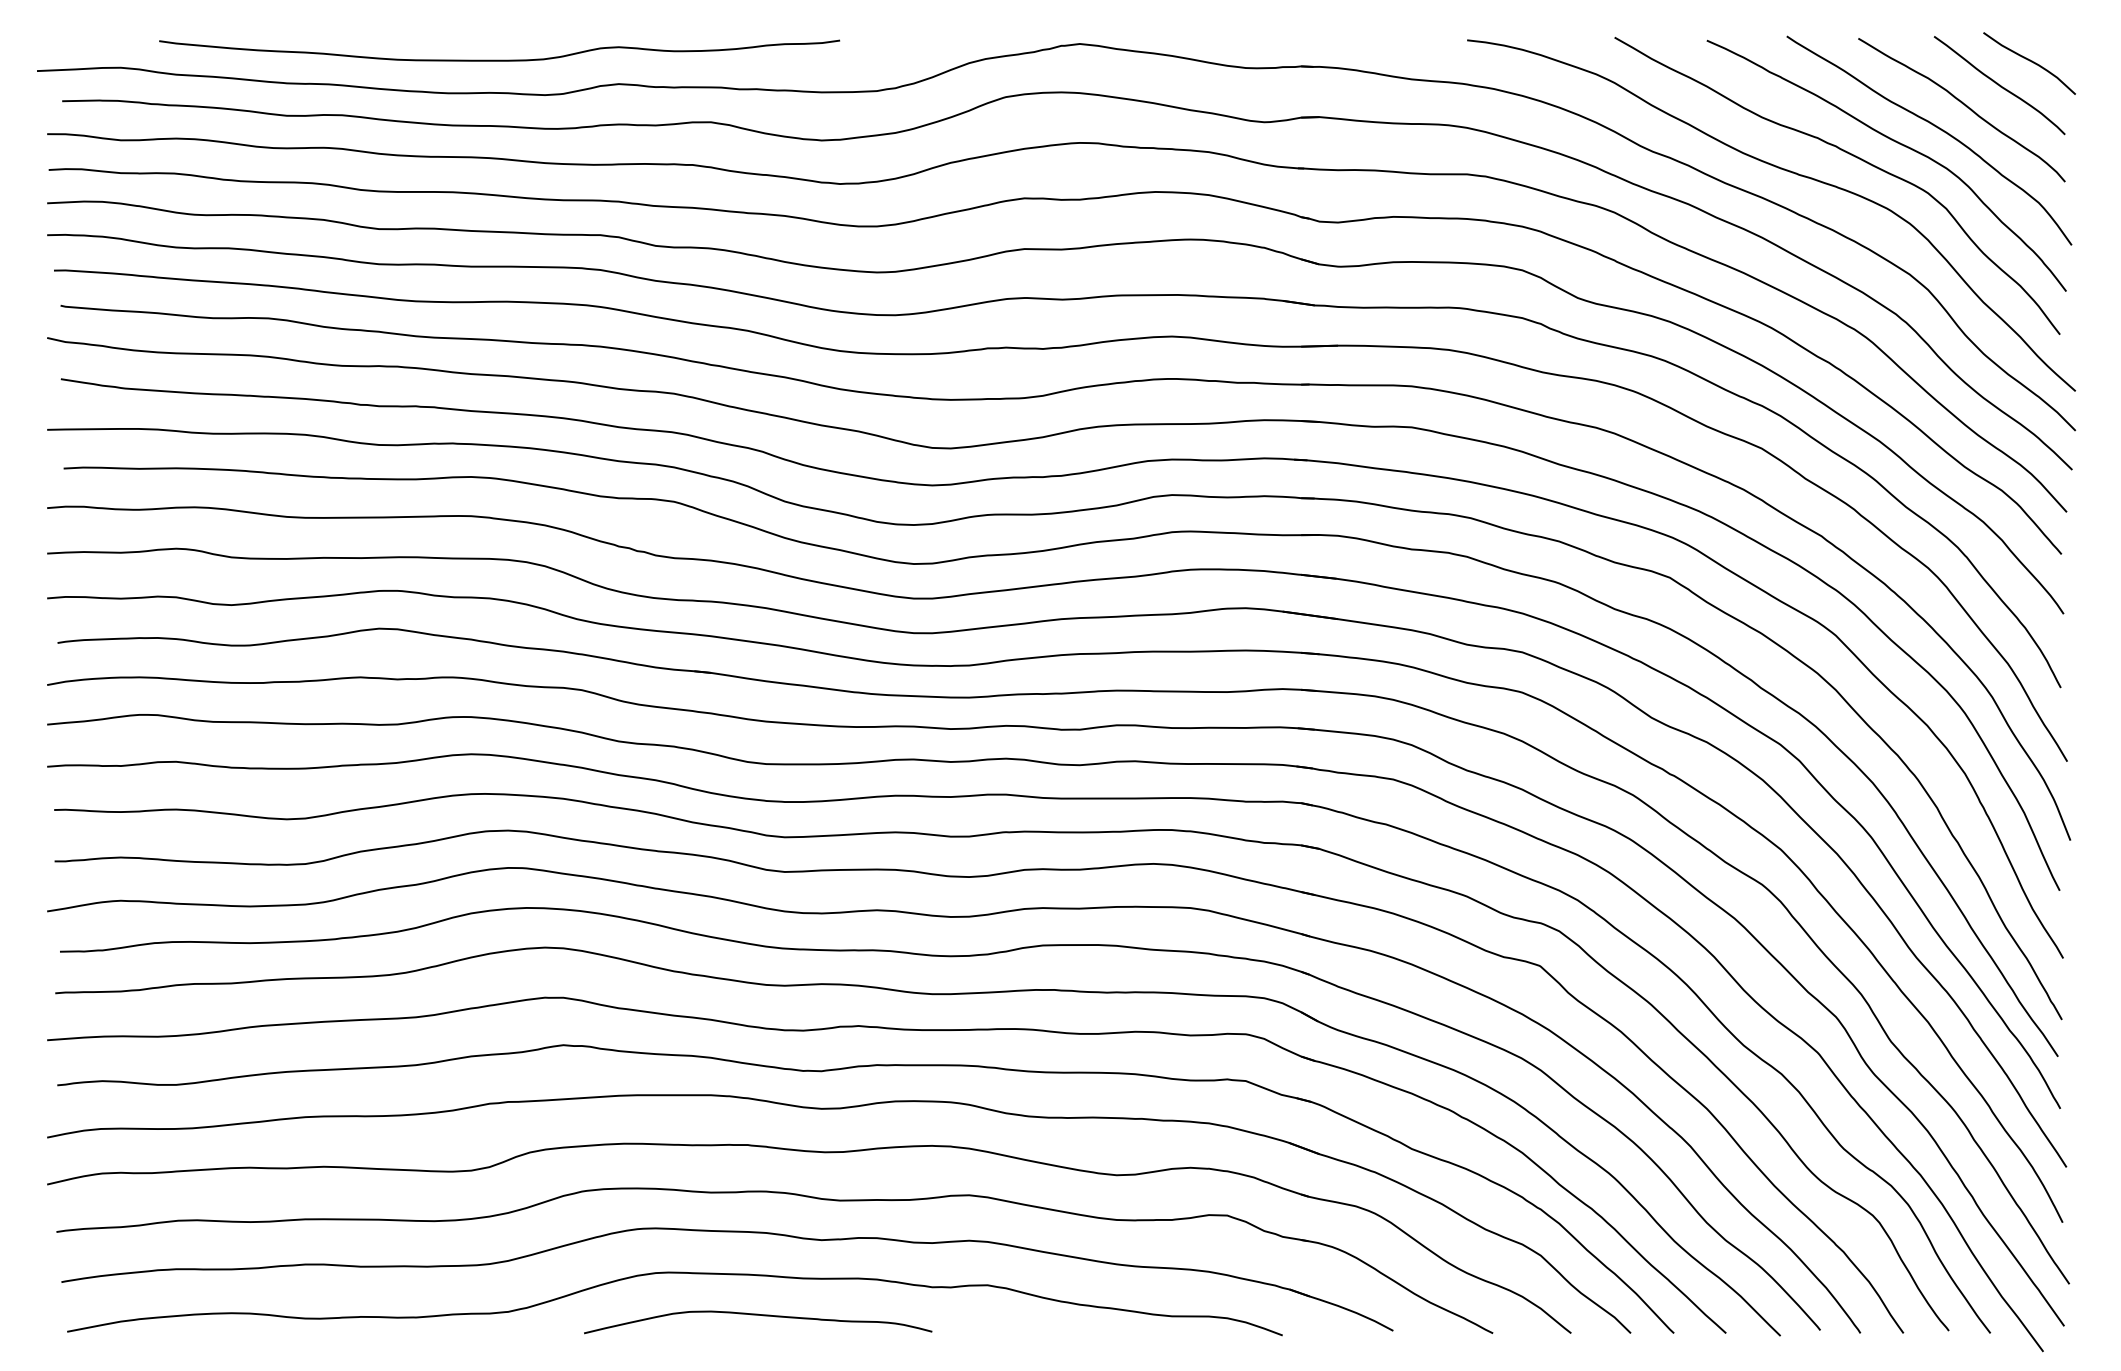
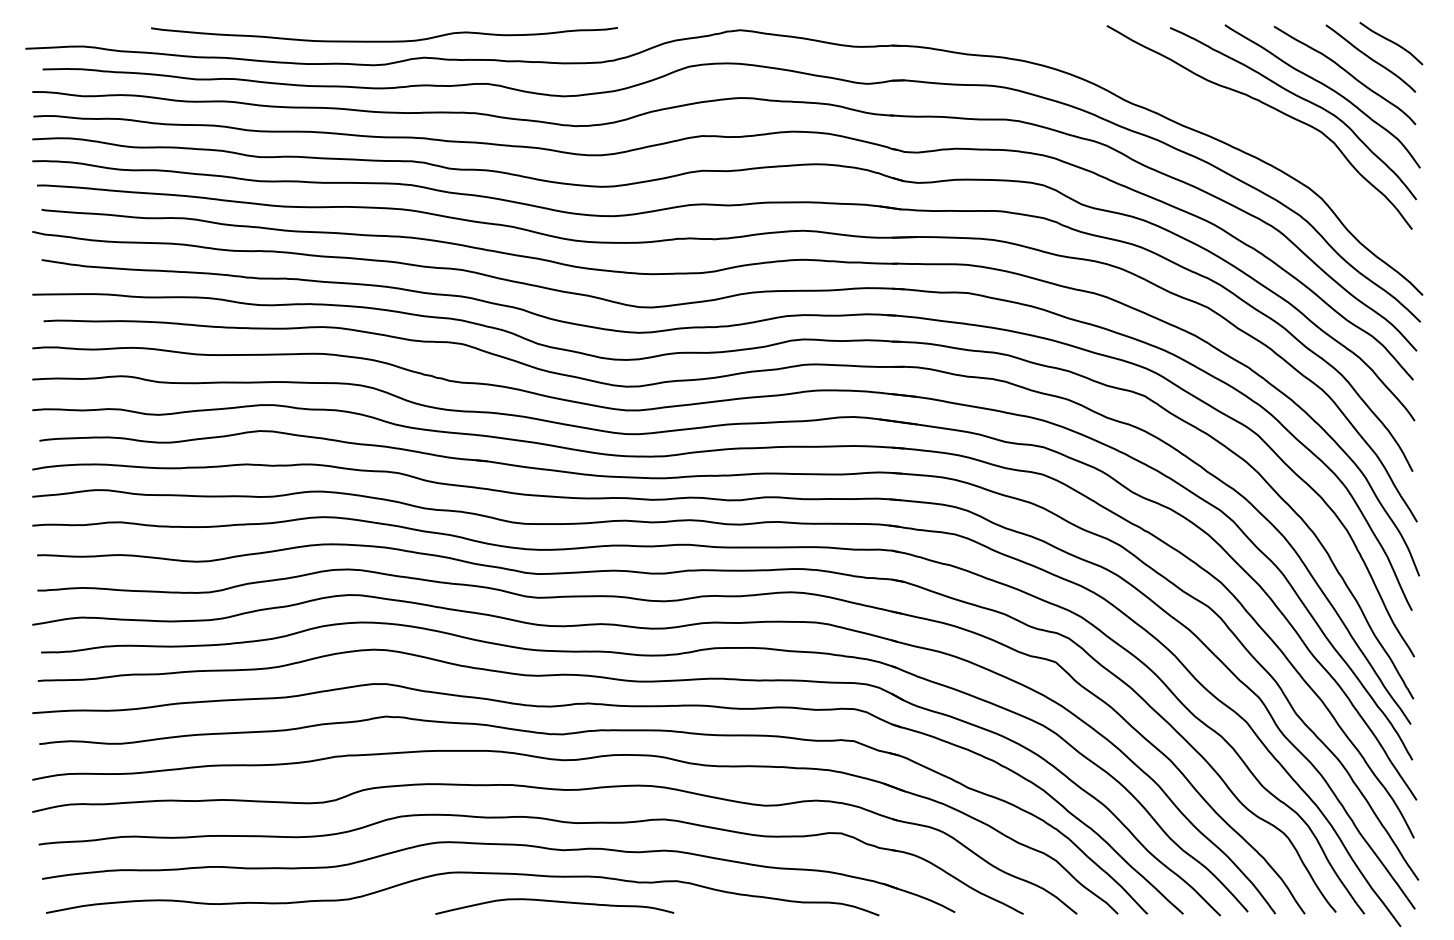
curve: (499, 58) -> (384, 40), moved
curve: (1784, 171) -> (1223, 117), removed
curve: (757, 1316) -> (554, 902), moved

